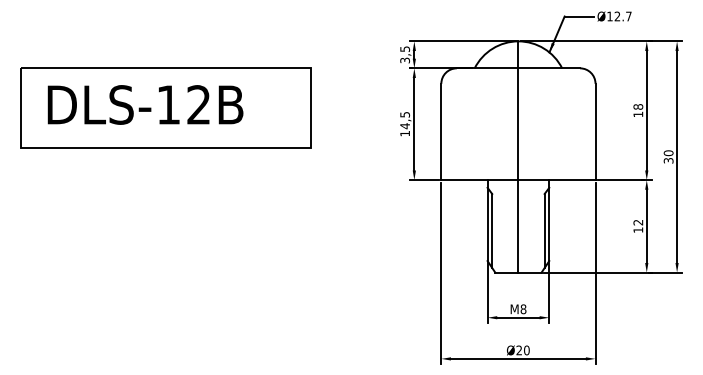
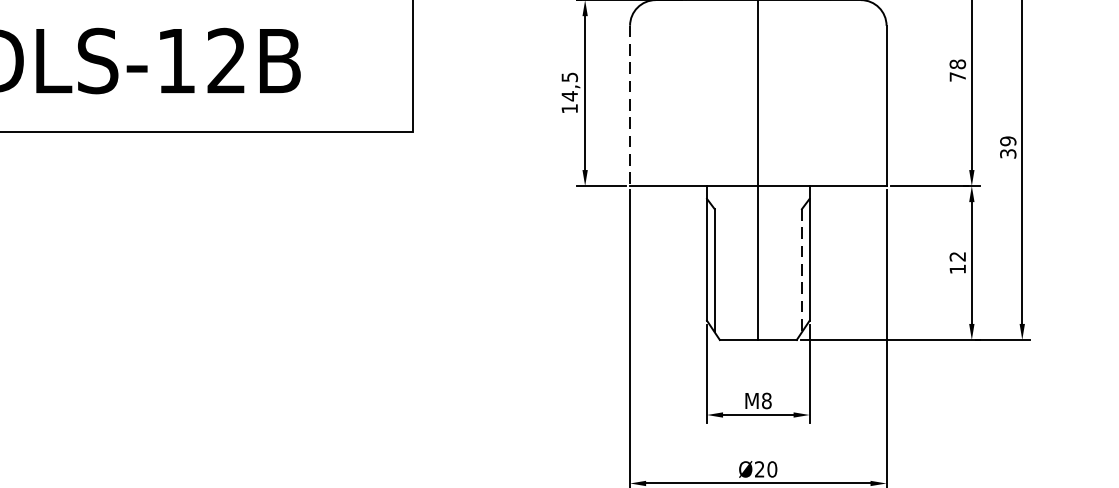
text: (638, 114) -> (958, 76), 18 -> 78
line: (441, 132) -> (630, 106), solid -> dashed
text: (668, 153) -> (1007, 141), 30 -> 39
line: (544, 231) -> (801, 271), solid -> dashed

